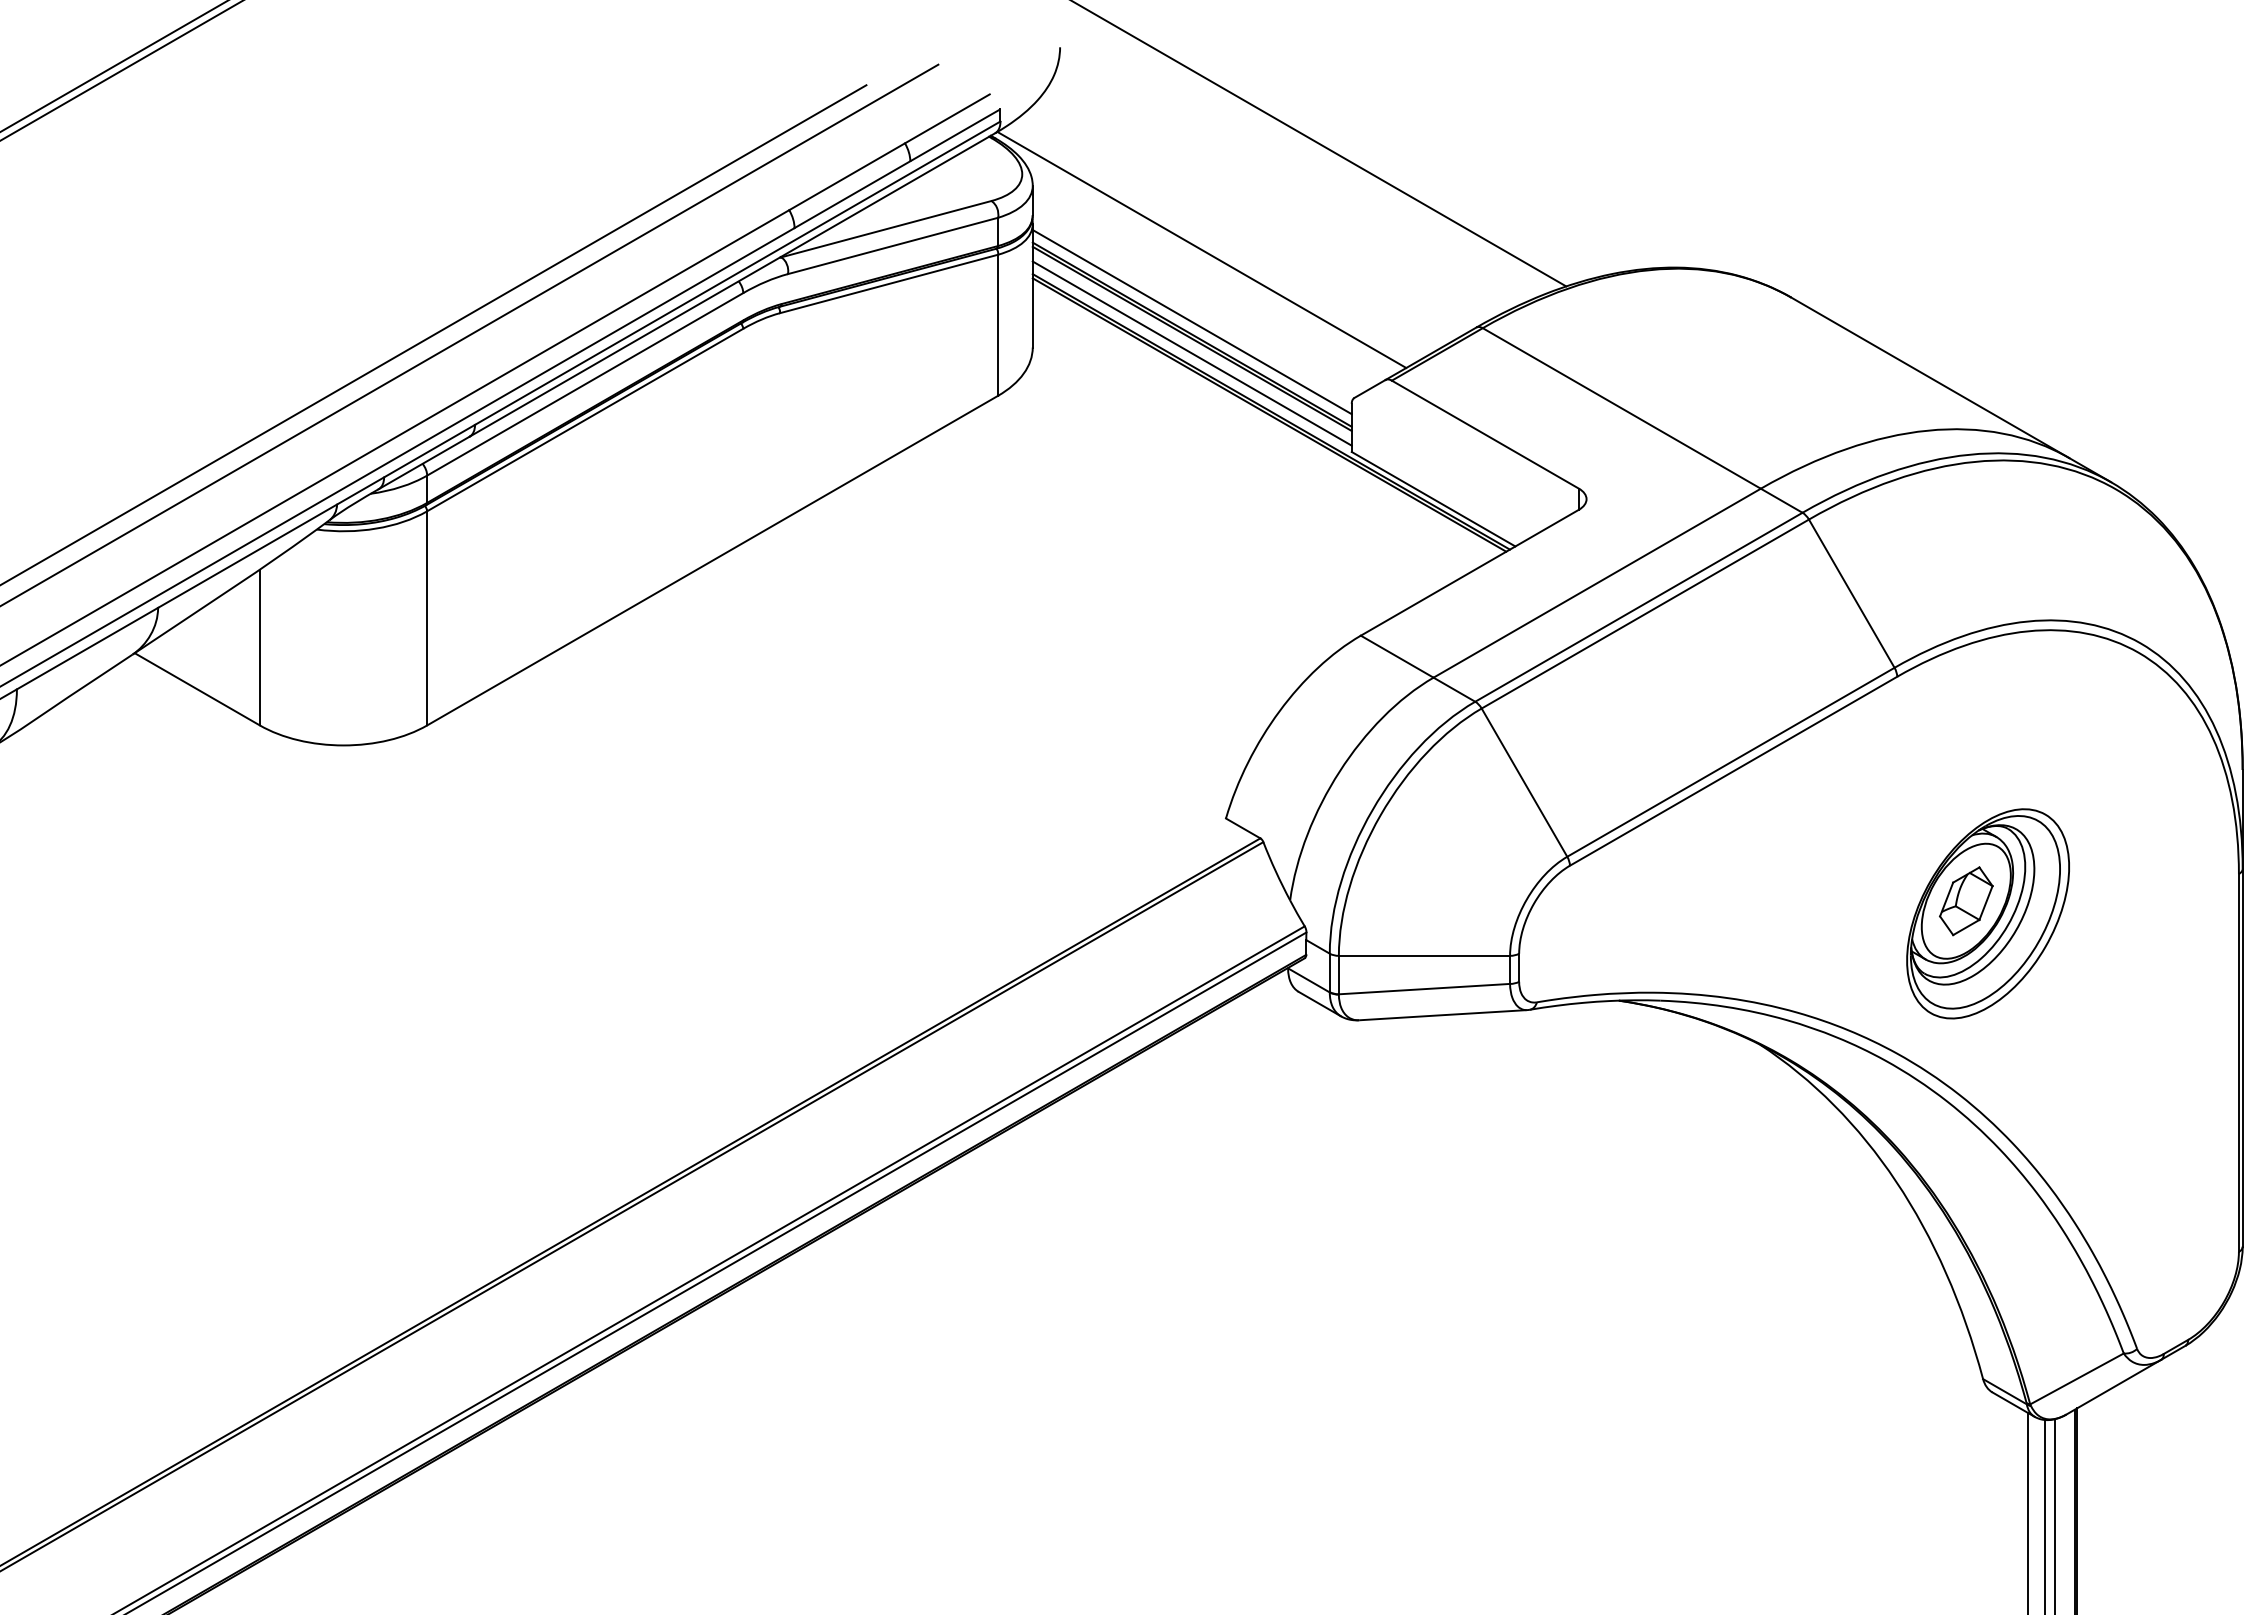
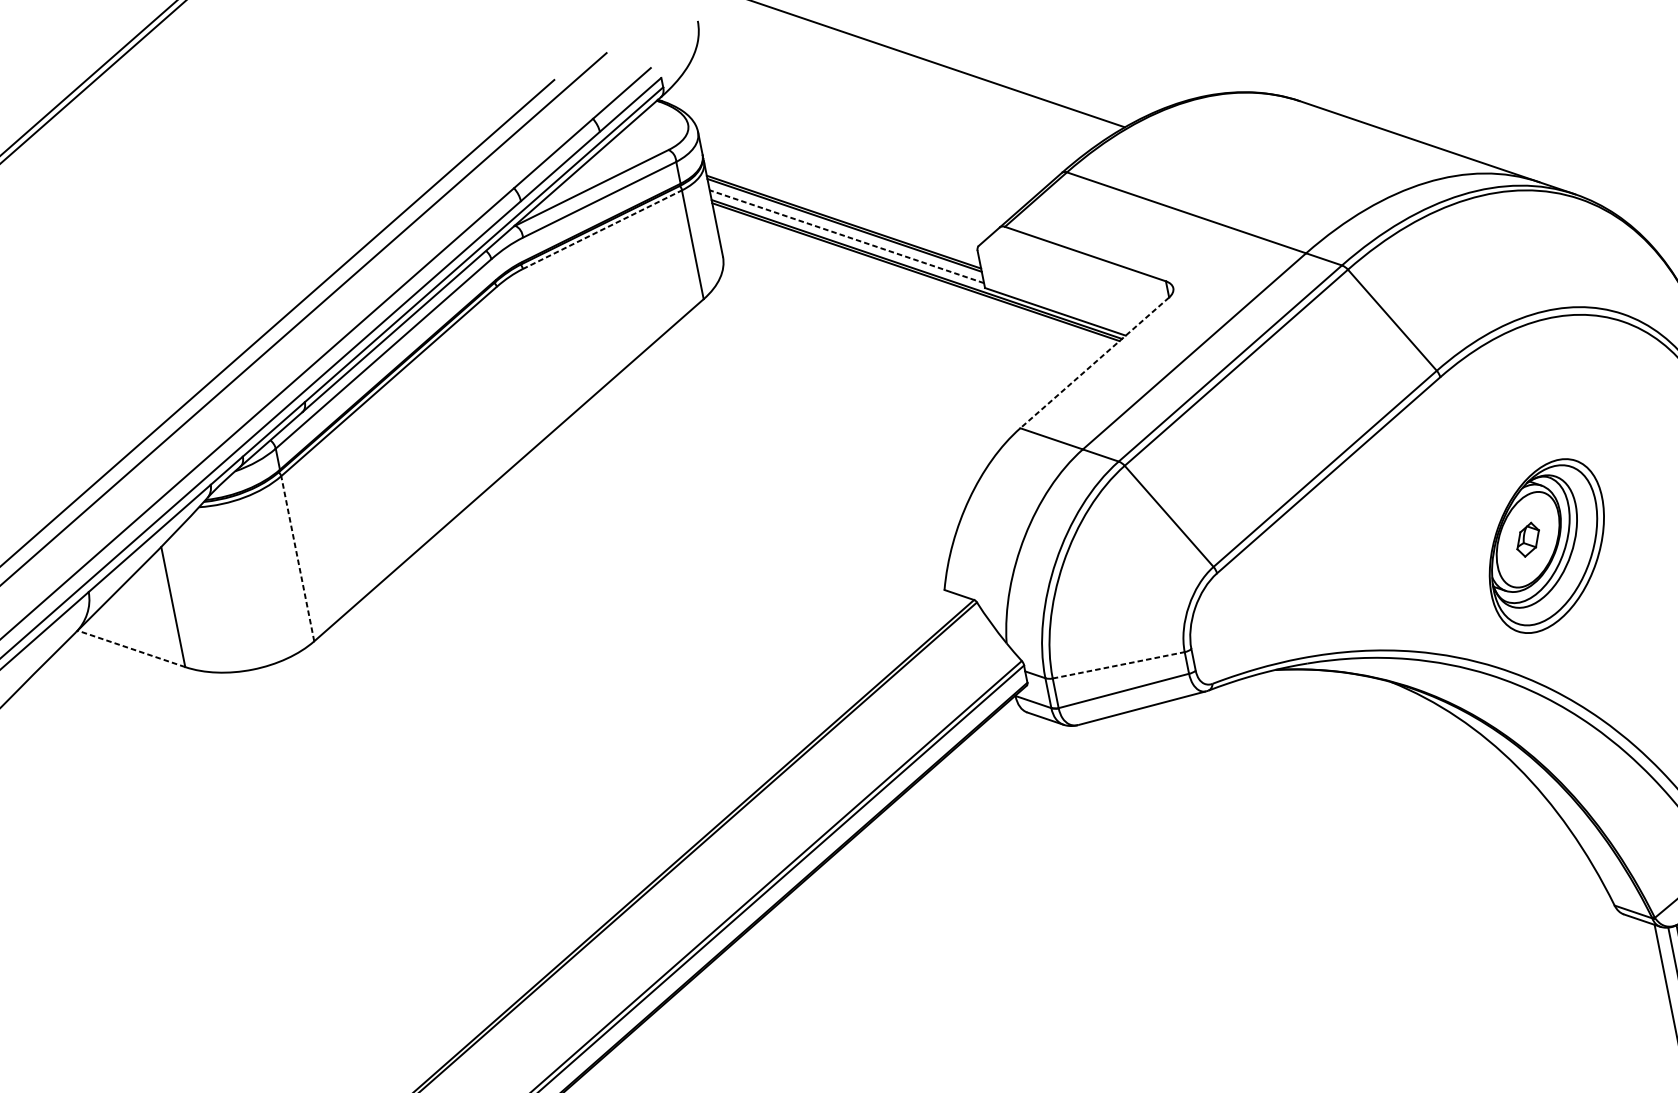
line: (1201, 249) -> (837, 155), removed
line: (889, 283) -> (602, 229), solid -> dashed
line: (1191, 322) -> (841, 212), removed
line: (1191, 353) -> (846, 236), solid -> dashed
line: (1469, 572) -> (1094, 362), solid -> dashed
line: (427, 617) -> (297, 558), solid -> dashed
line: (196, 689) -> (130, 649), solid -> dashed
part: (1966, 901) -> (1528, 539), size x0.6
line: (1424, 955) -> (1118, 665), solid -> dashed

